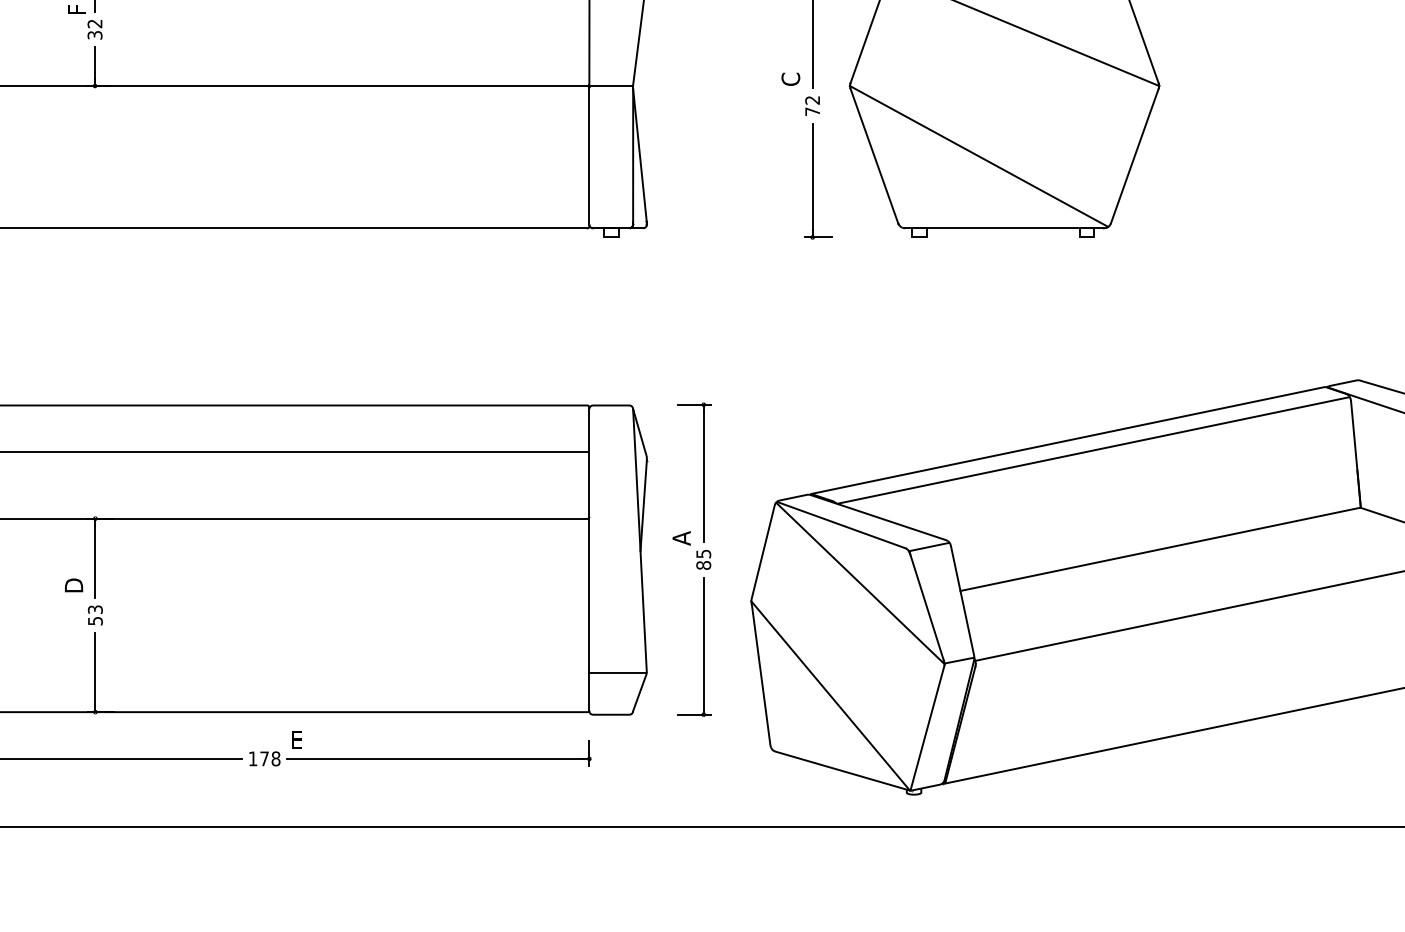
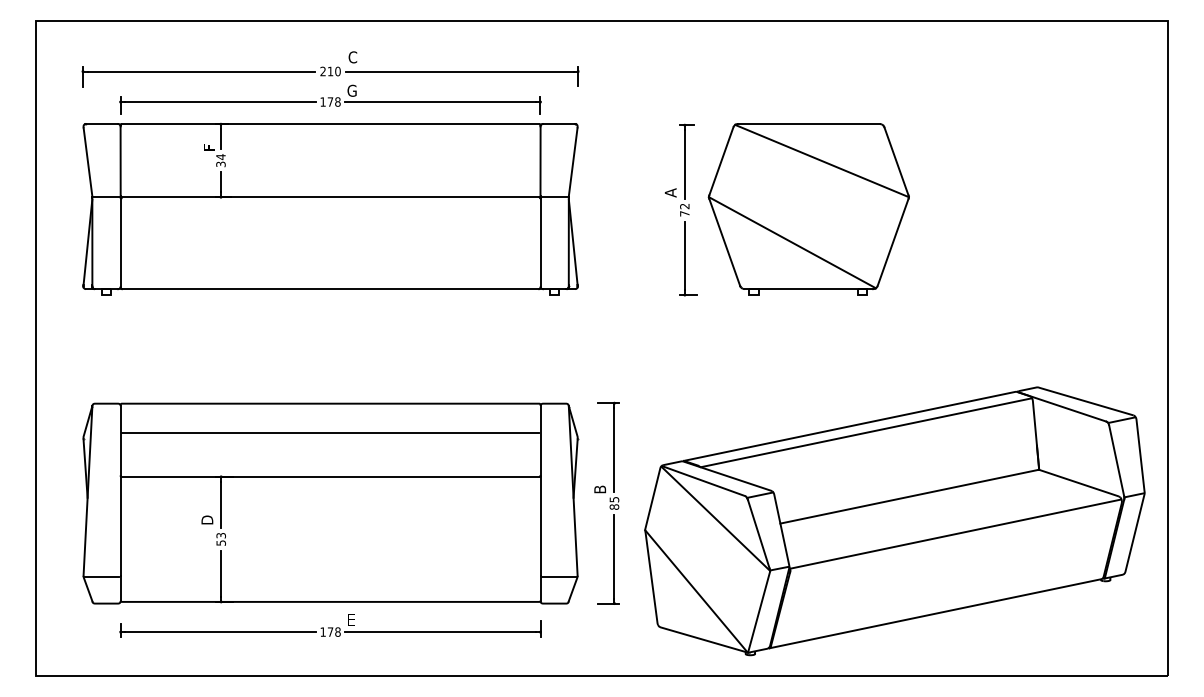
text: (94, 24) -> (220, 157), 32 -> 34
text: (790, 78) -> (670, 192), C -> A
text: (682, 538) -> (600, 489), A -> B

